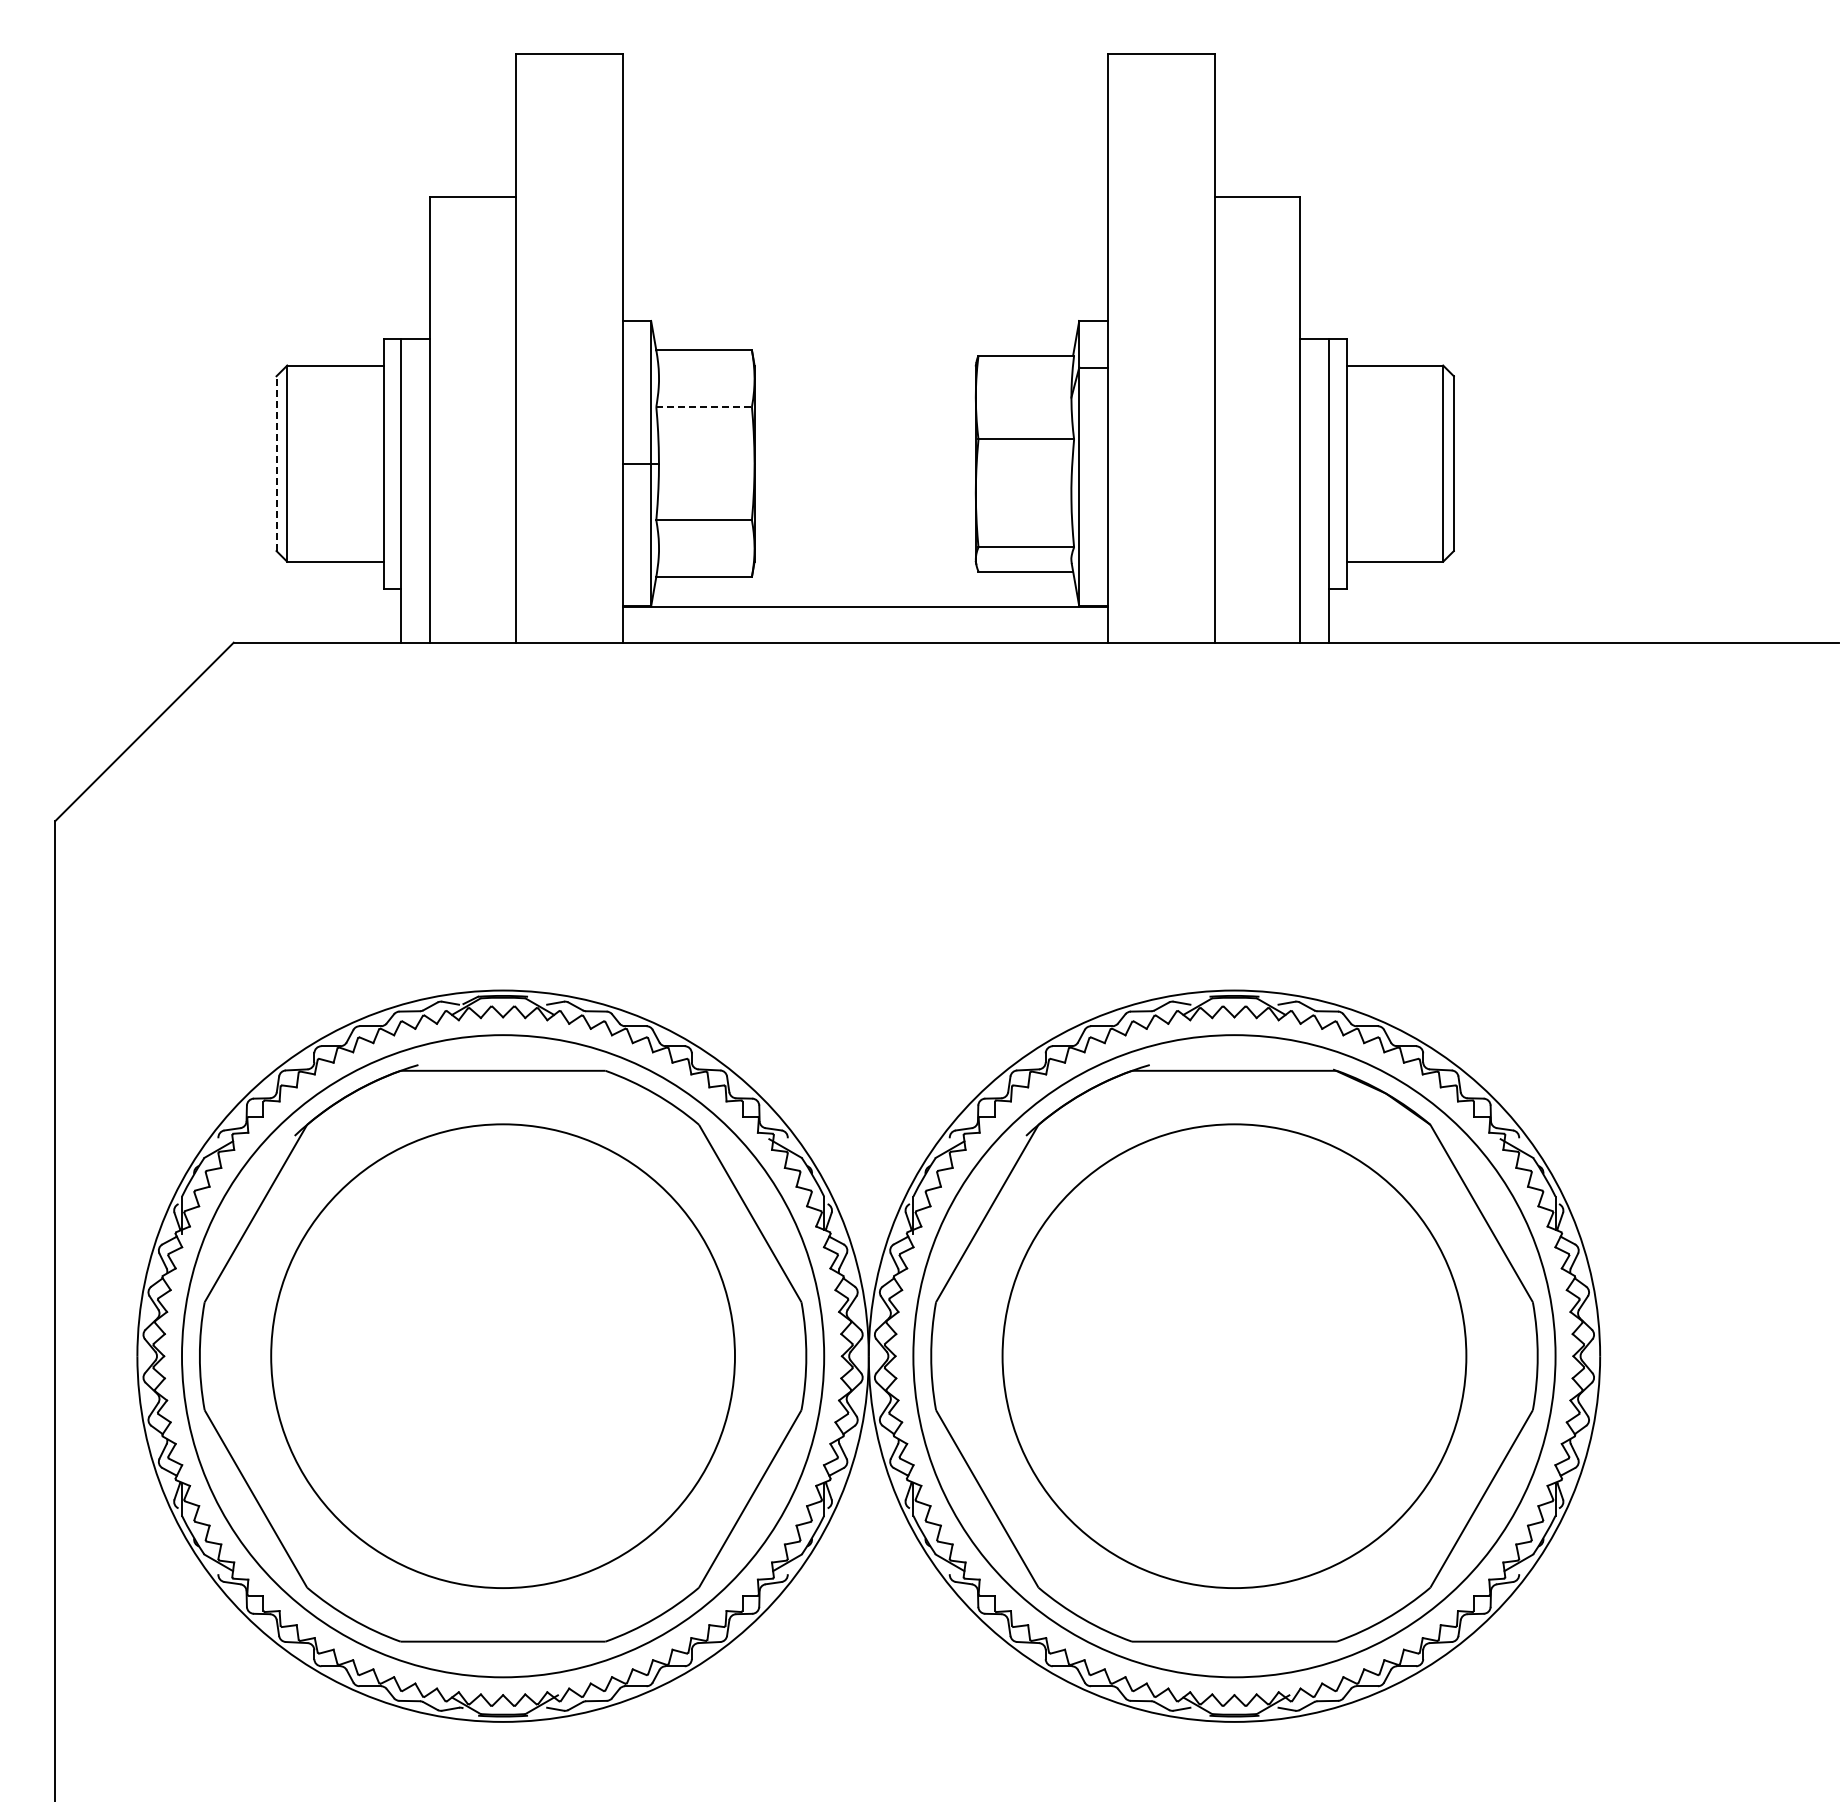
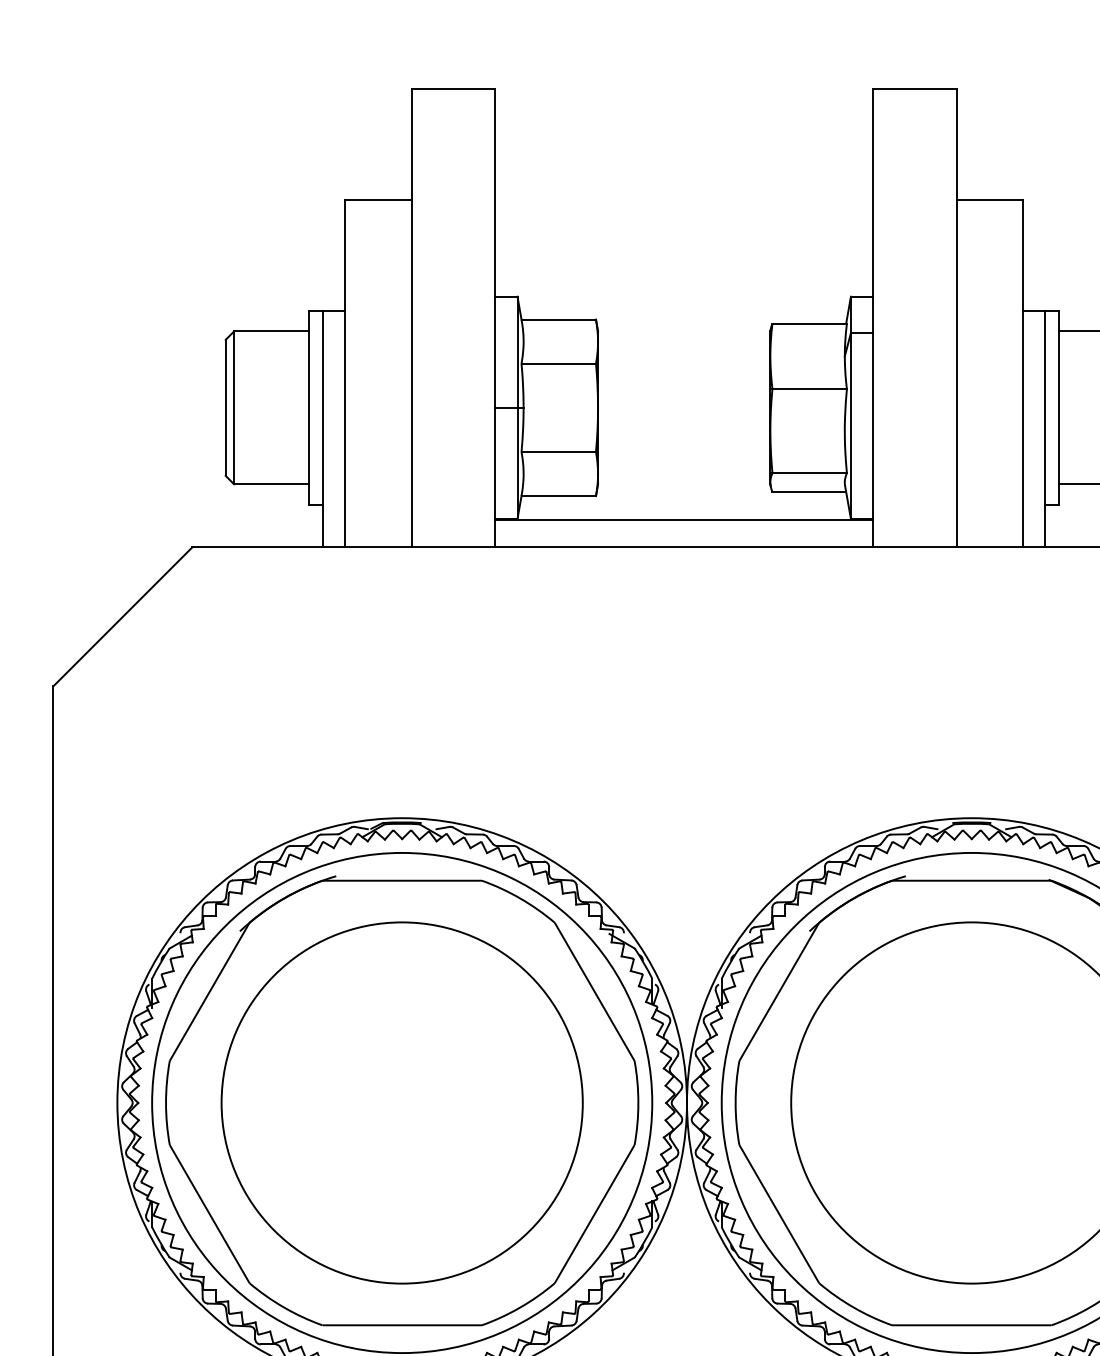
line: (704, 407) -> (559, 364), dashed -> solid
line: (276, 463) -> (225, 407), dashed -> solid

